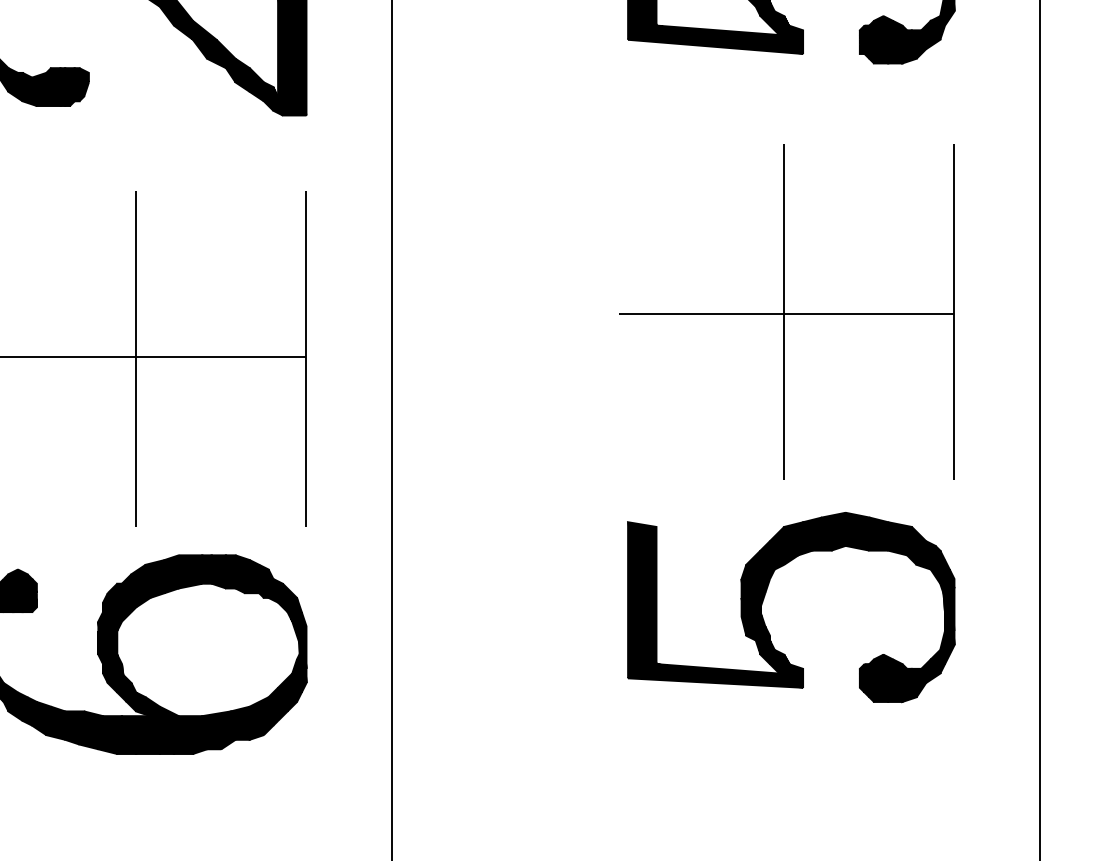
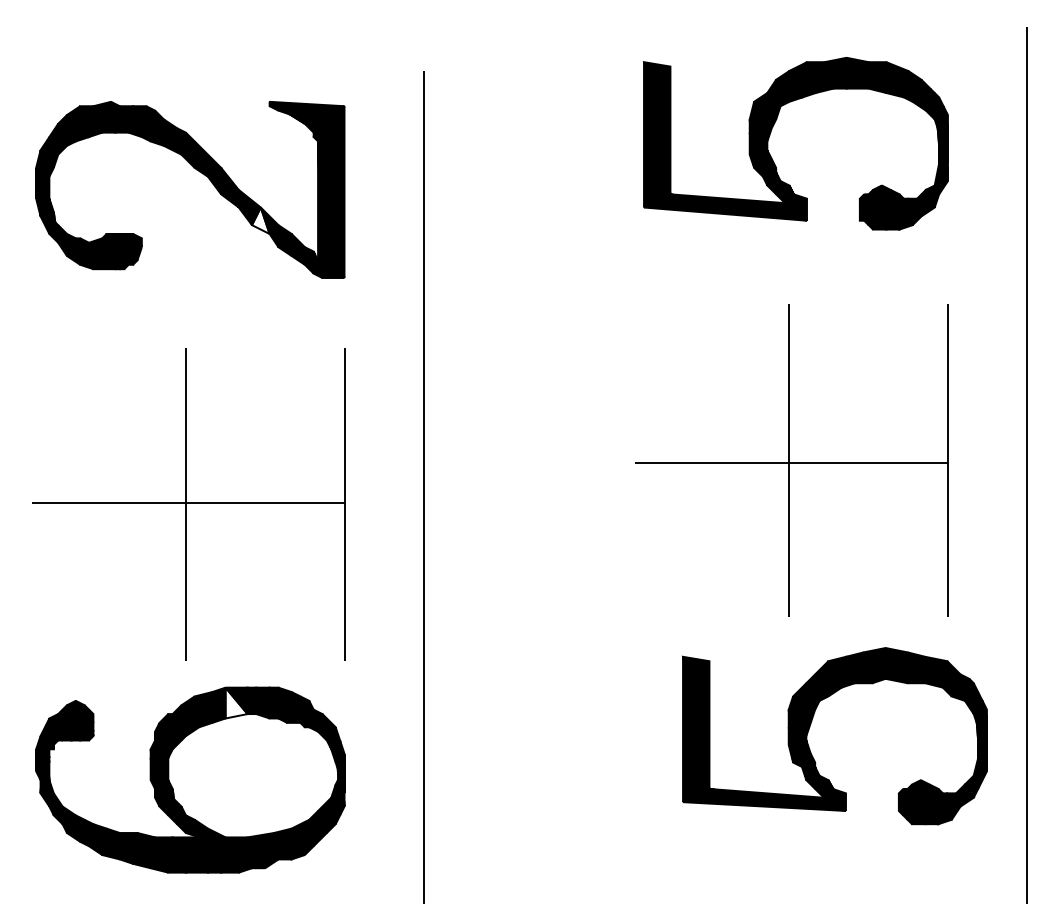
fill: (216, 53) -> (260, 220), removed
fill: (190, 571) -> (236, 702), removed
part: (764, 598) -> (810, 727), moved

